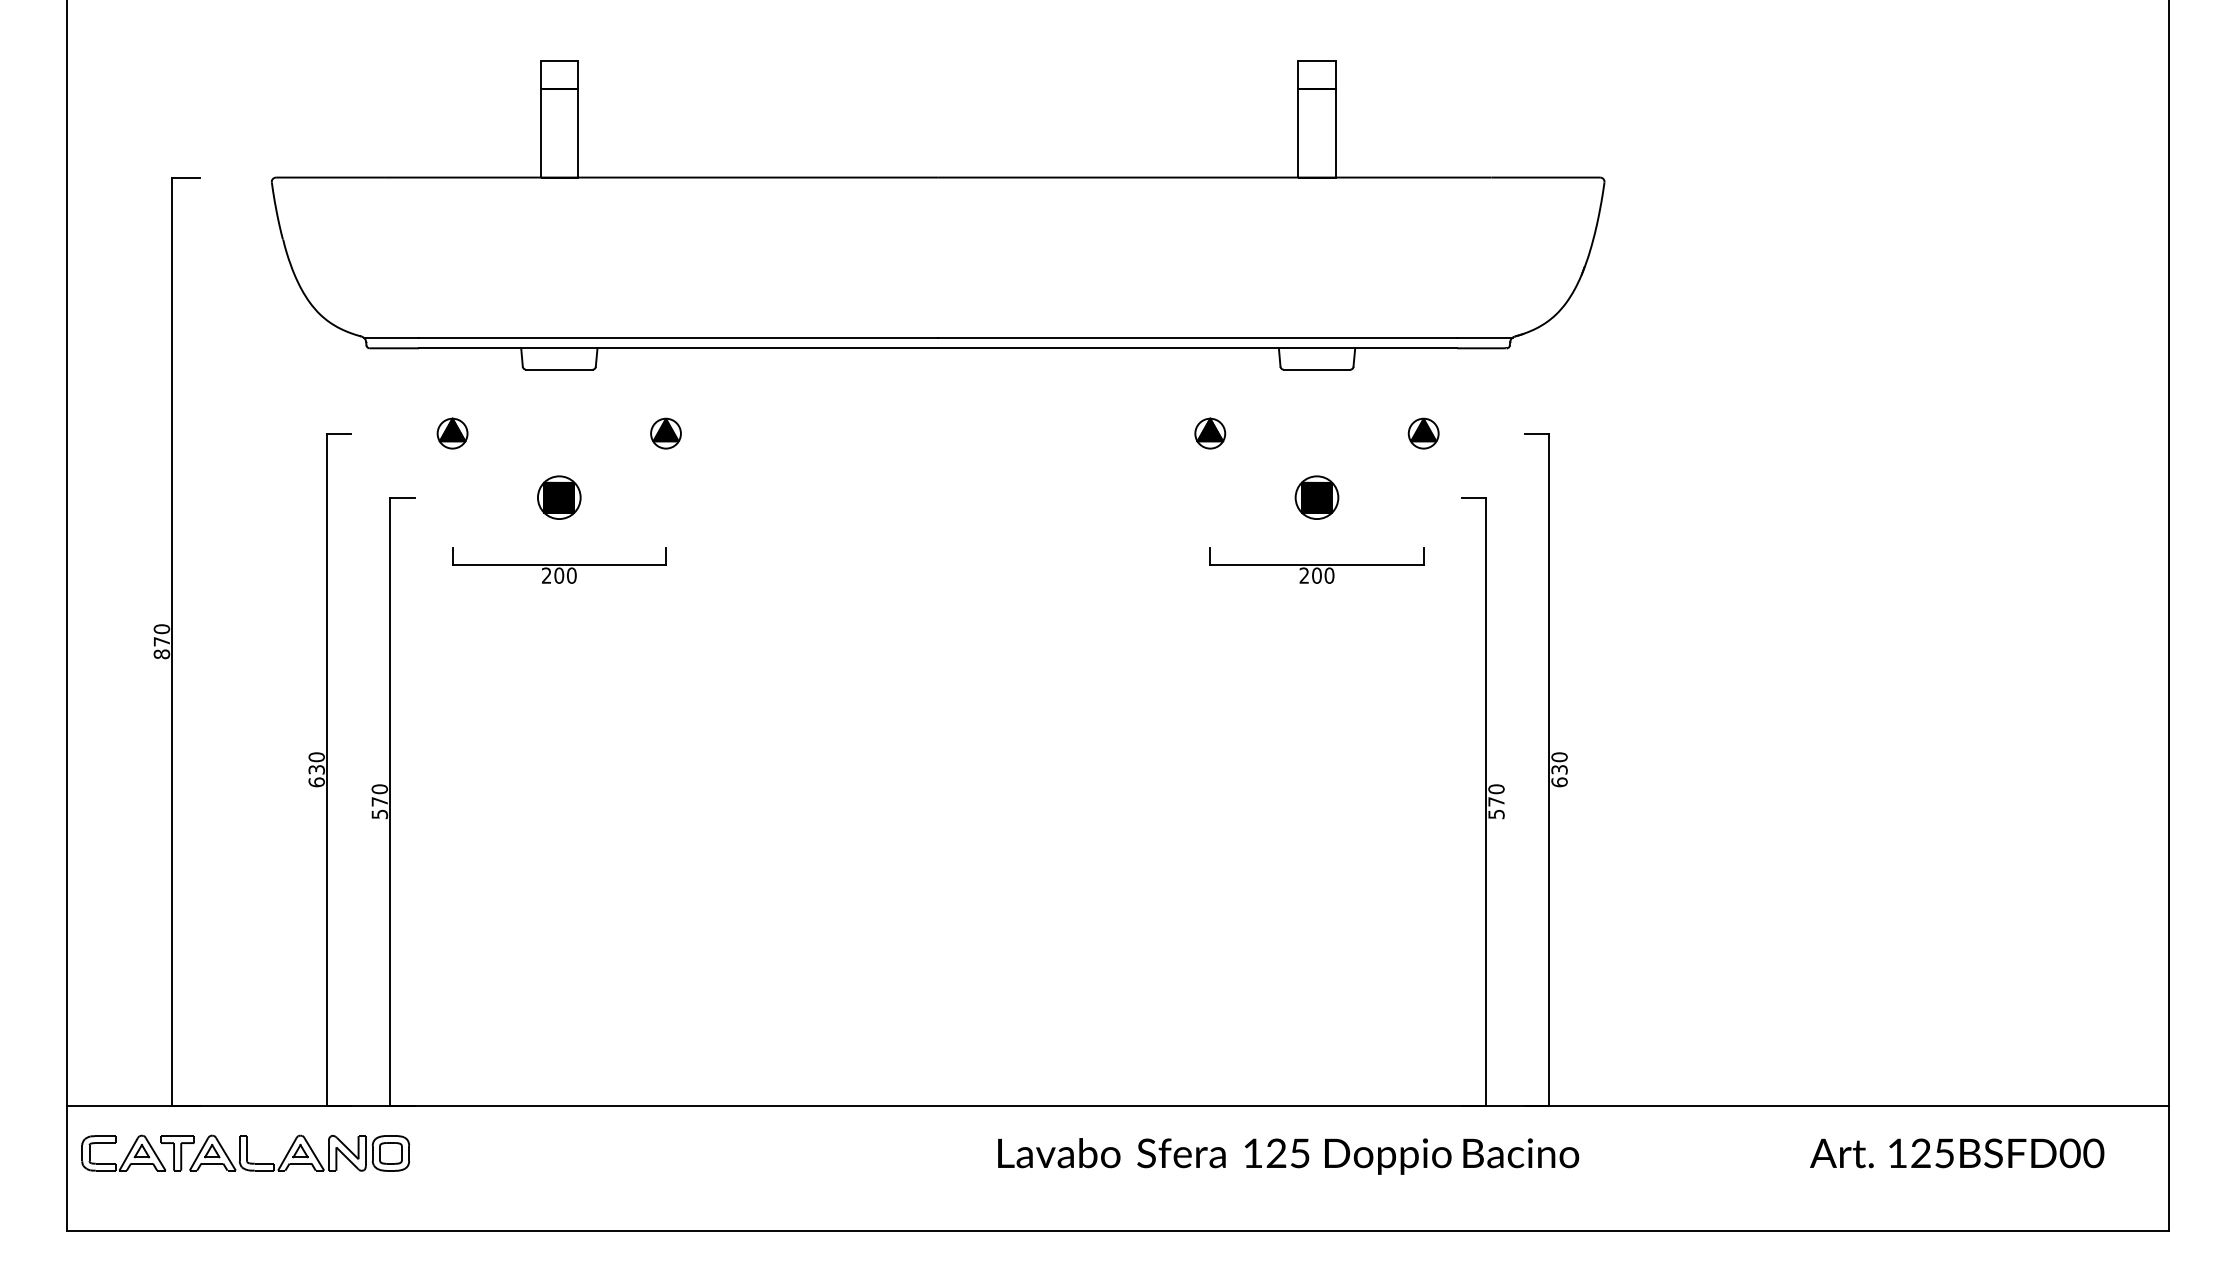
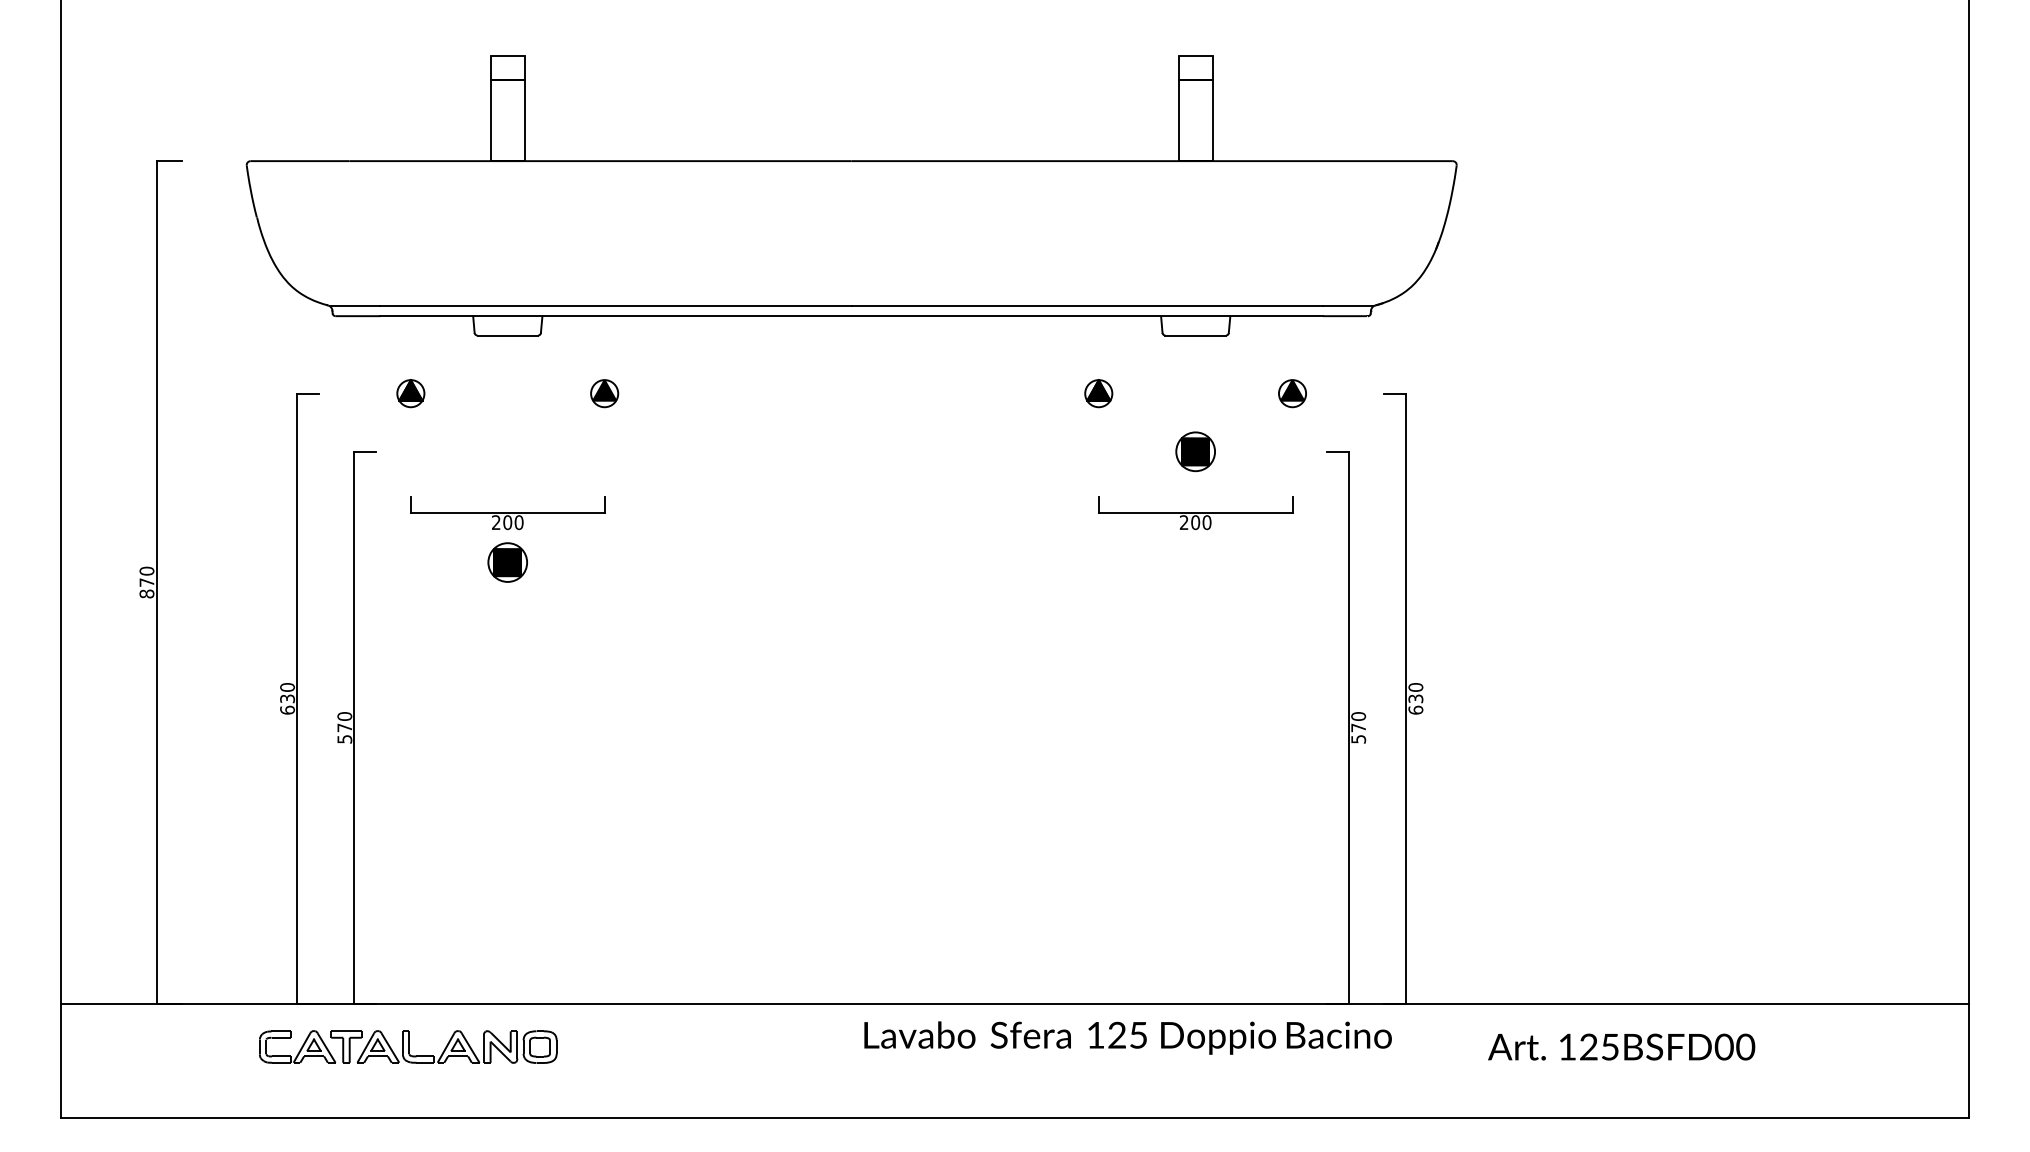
part: (559, 497) -> (507, 562), moved
part: (245, 1152) -> (408, 1046), moved
text: (1957, 1153) -> (1621, 1047), moved
text: (1288, 1156) -> (1128, 1038), moved

